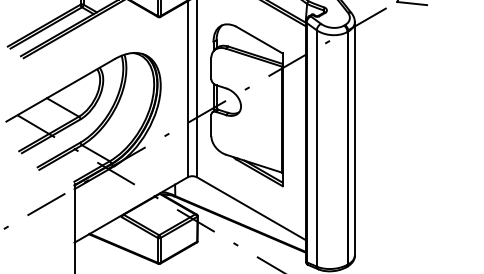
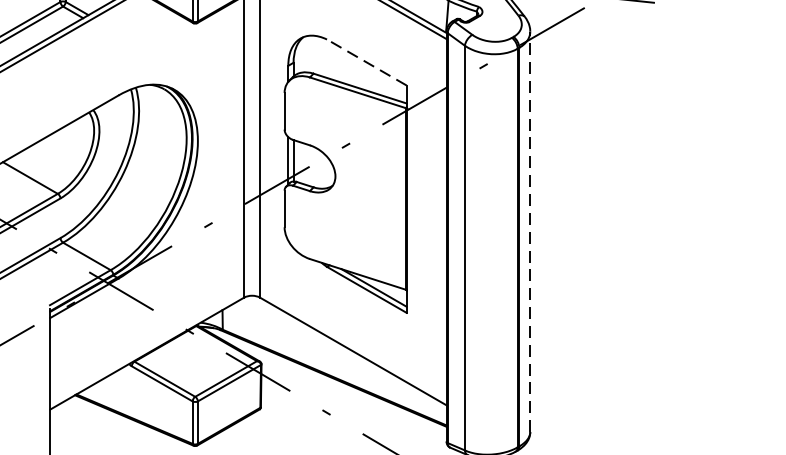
line: (259, 40) -> (367, 63), solid -> dashed
line: (354, 138) -> (529, 231), solid -> dashed

